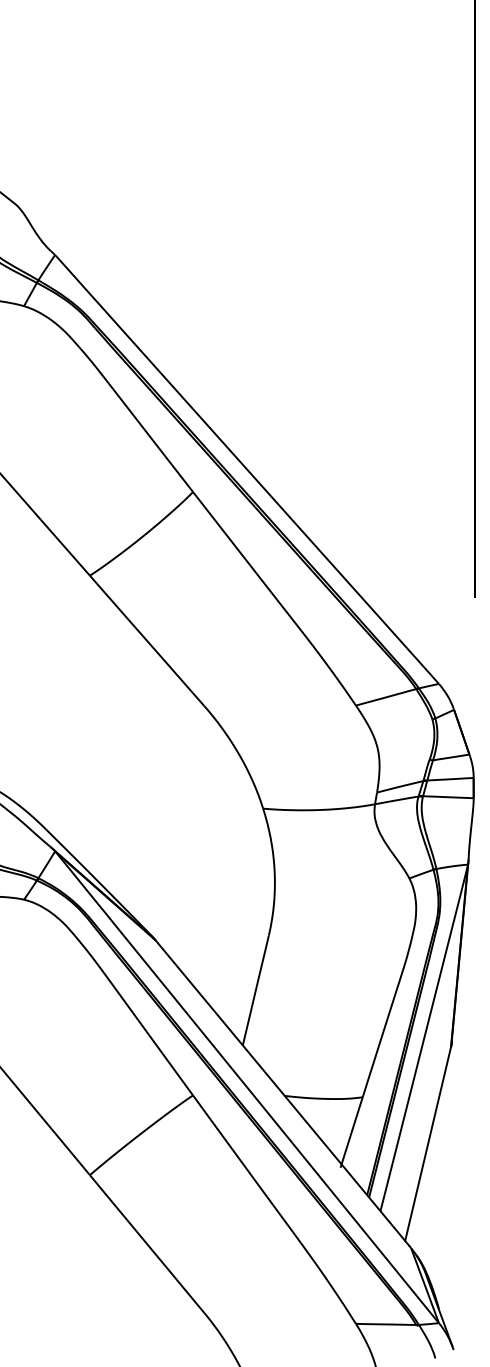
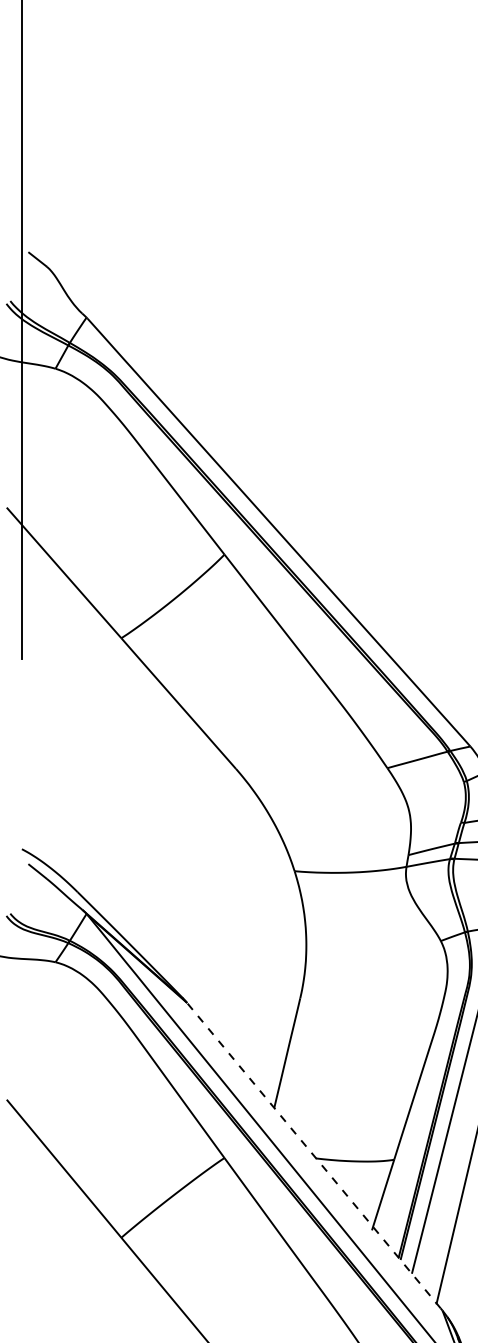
line: (282, 1092) -> (313, 1155), solid -> dashed

